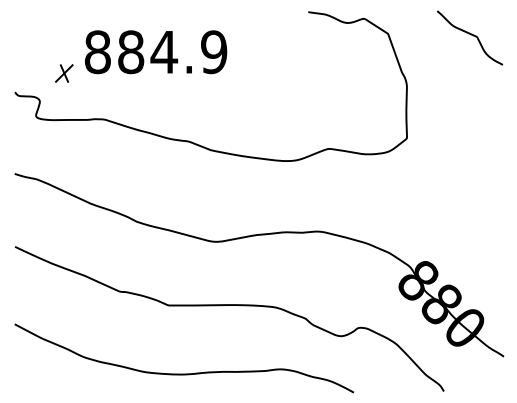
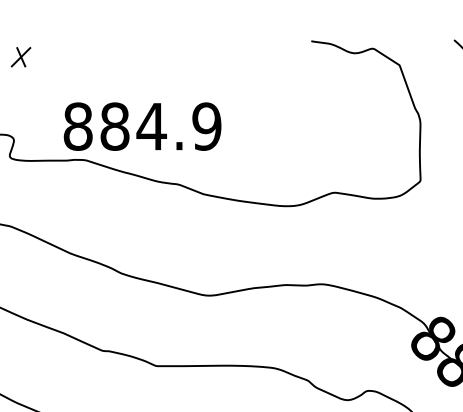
text: (156, 52) -> (143, 126), moved
part: (64, 73) -> (21, 57), moved

